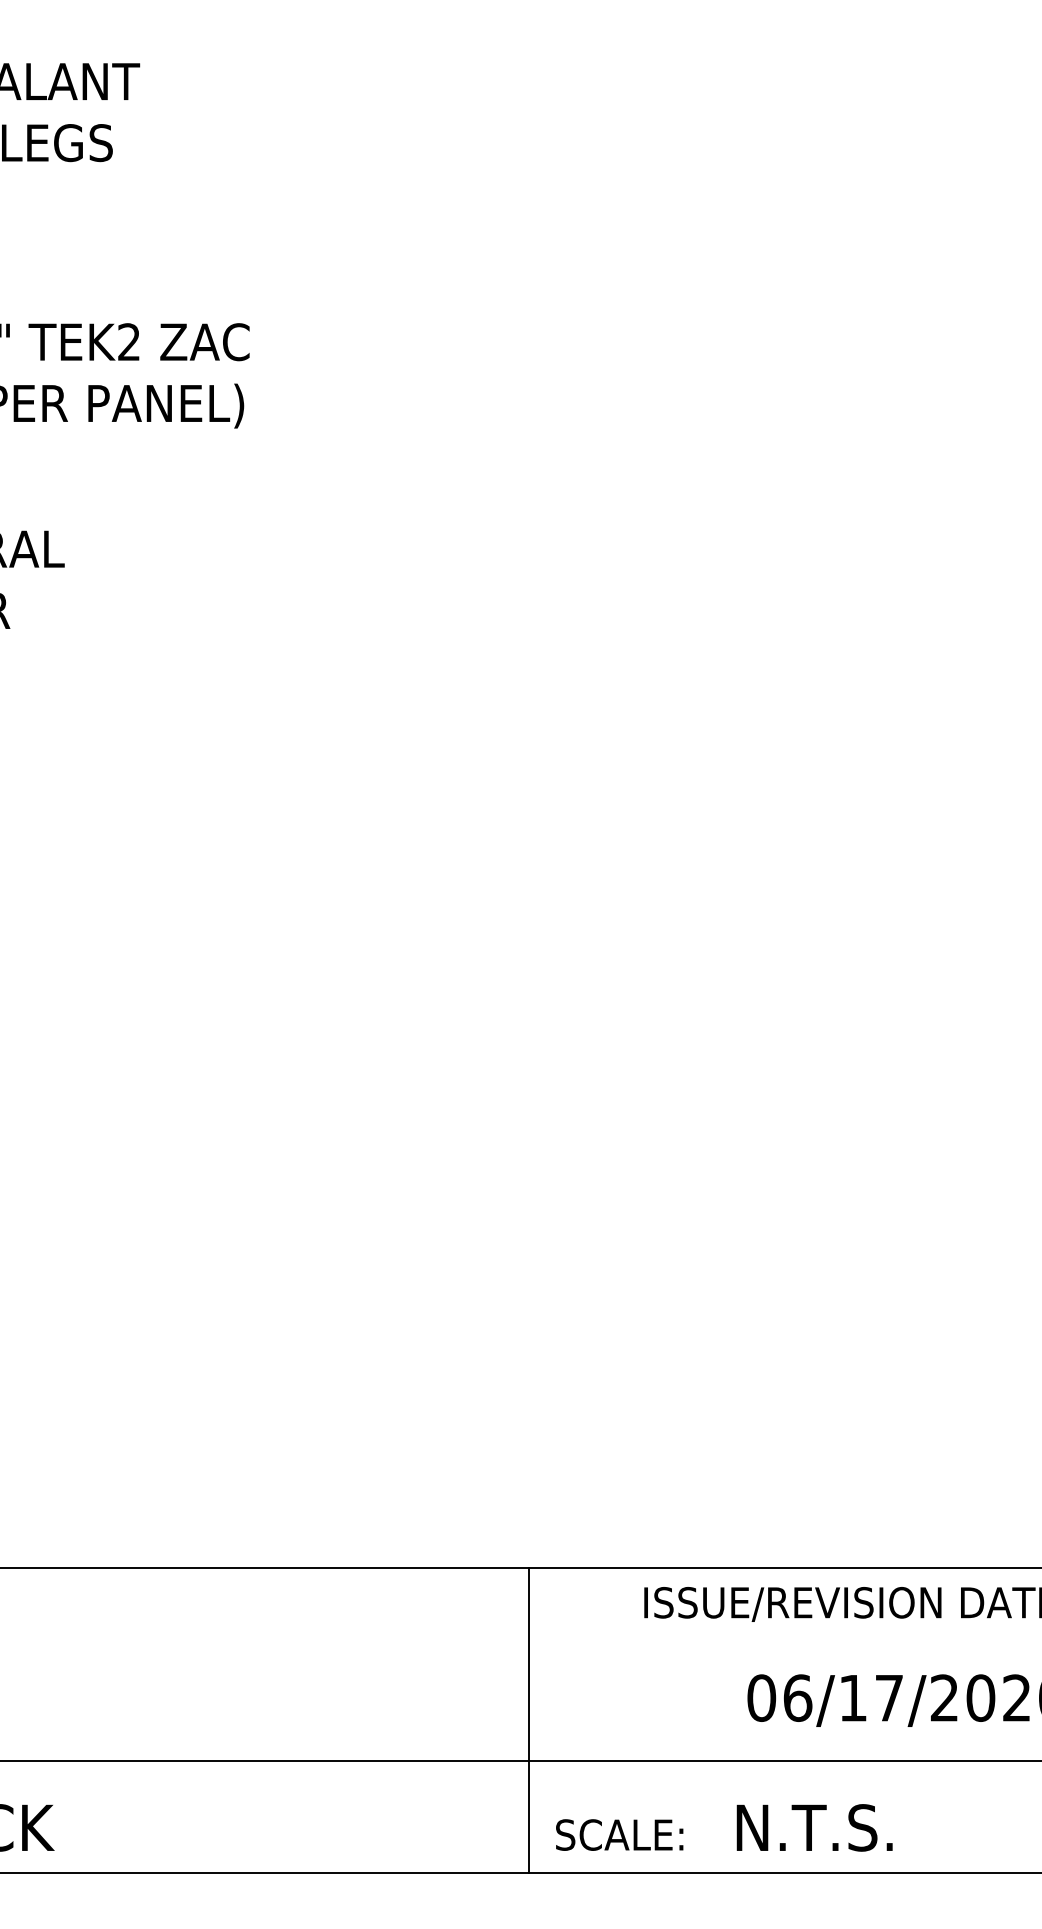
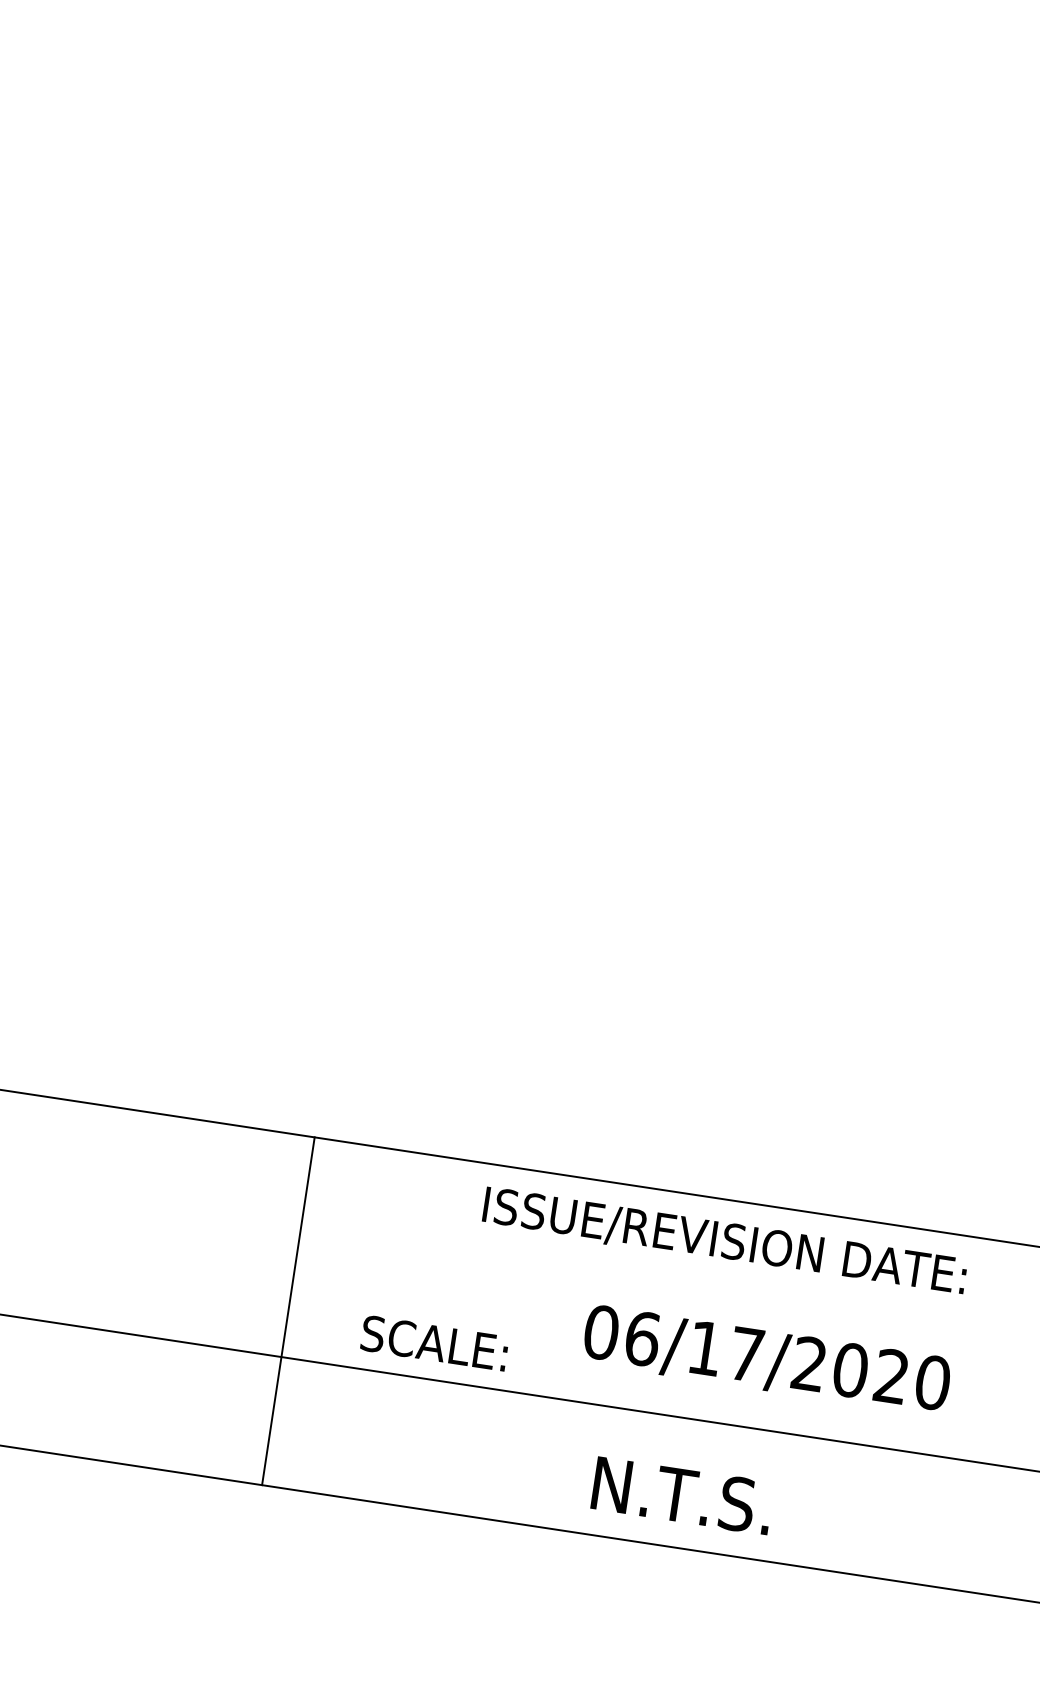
line: (528, 1720) -> (288, 1311), moved
text: (814, 1827) -> (682, 1495), moved
text: (619, 1834) -> (434, 1342), moved

